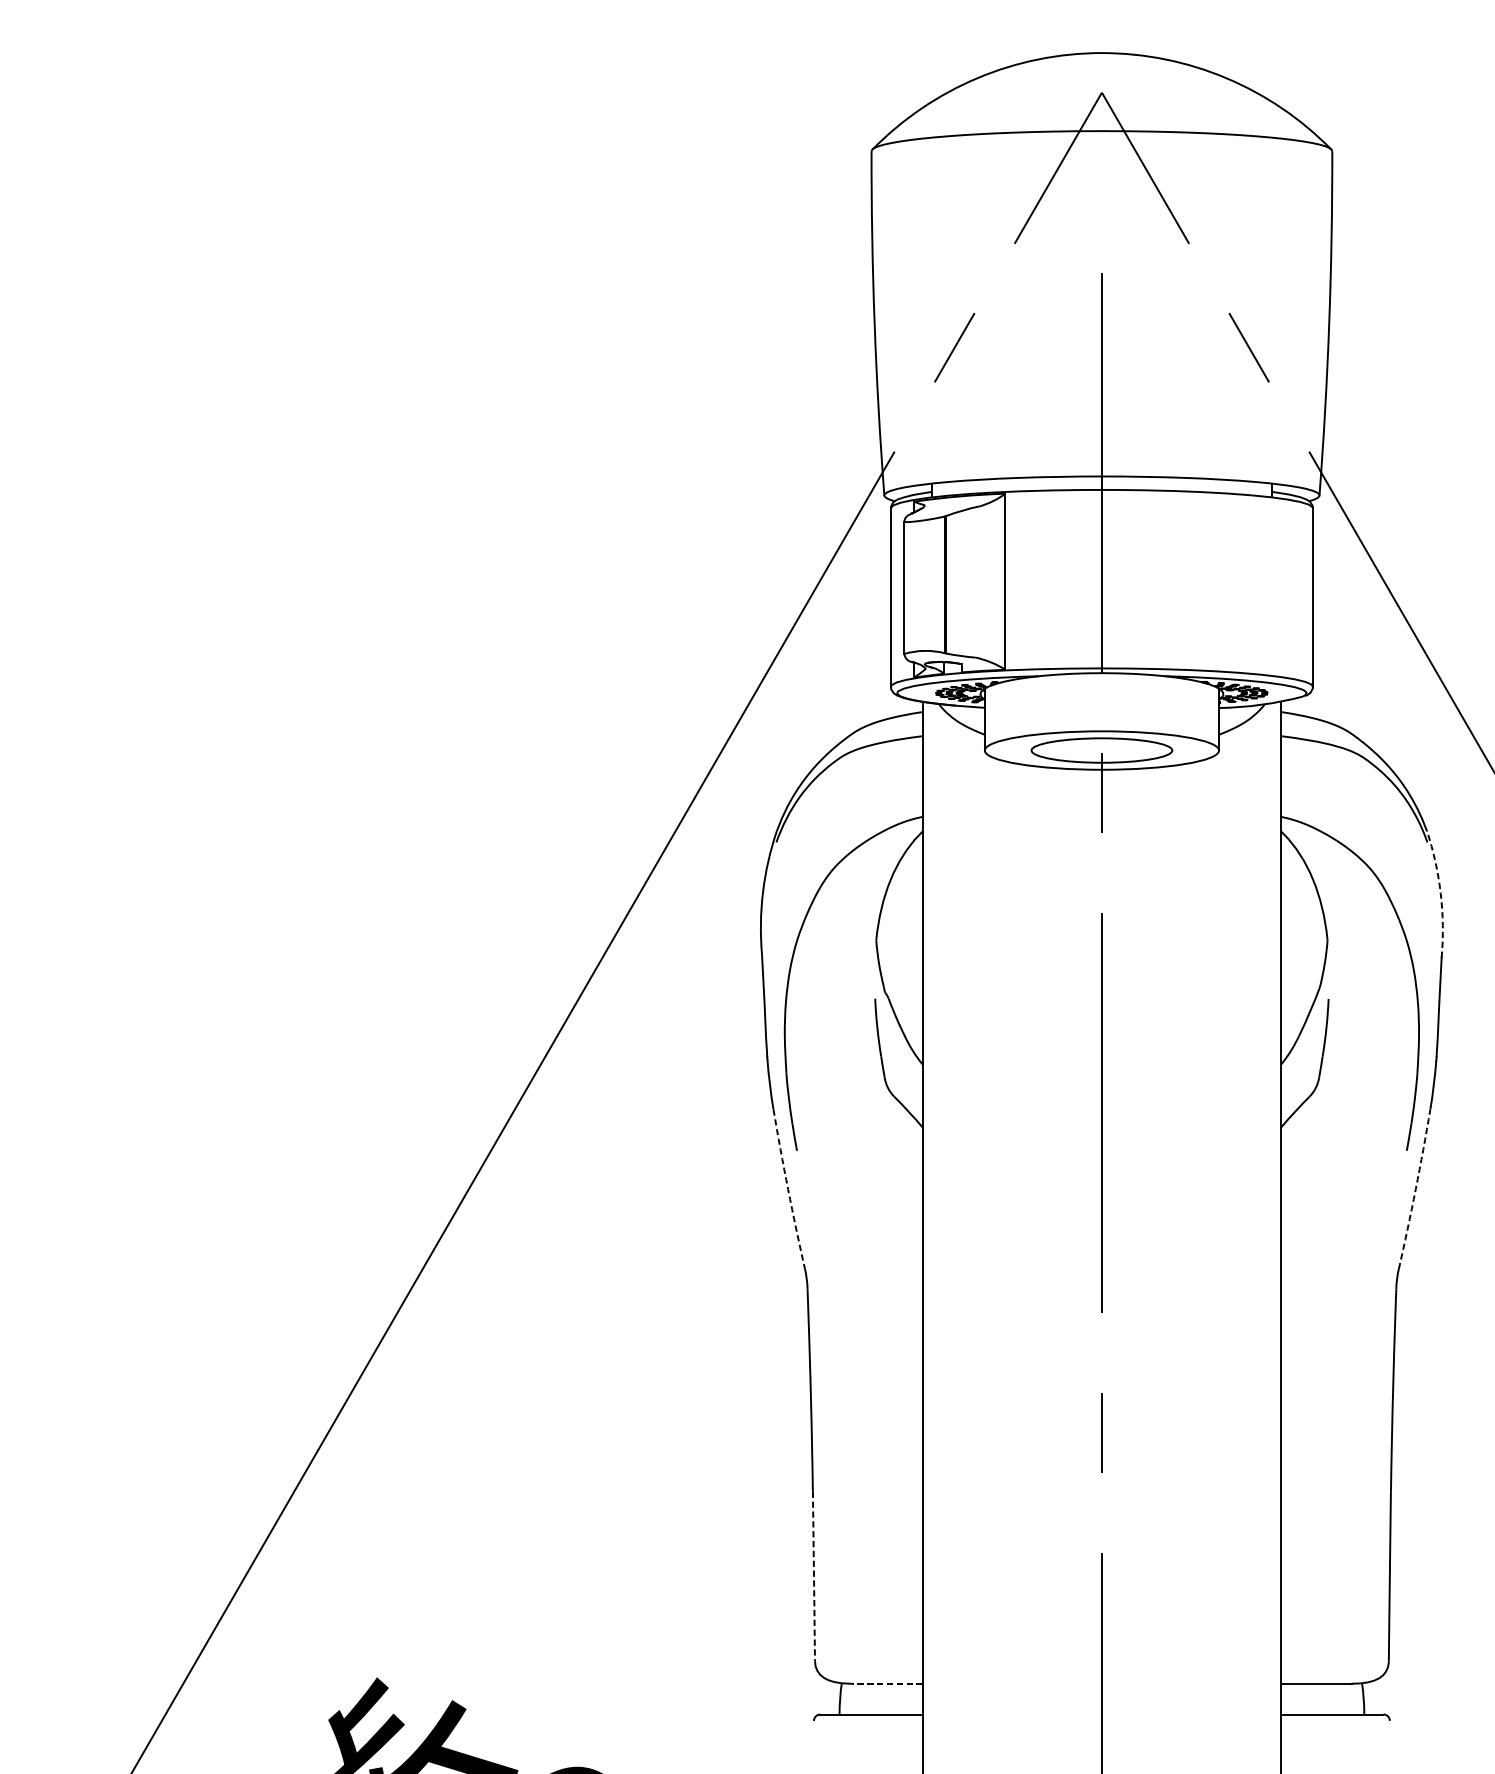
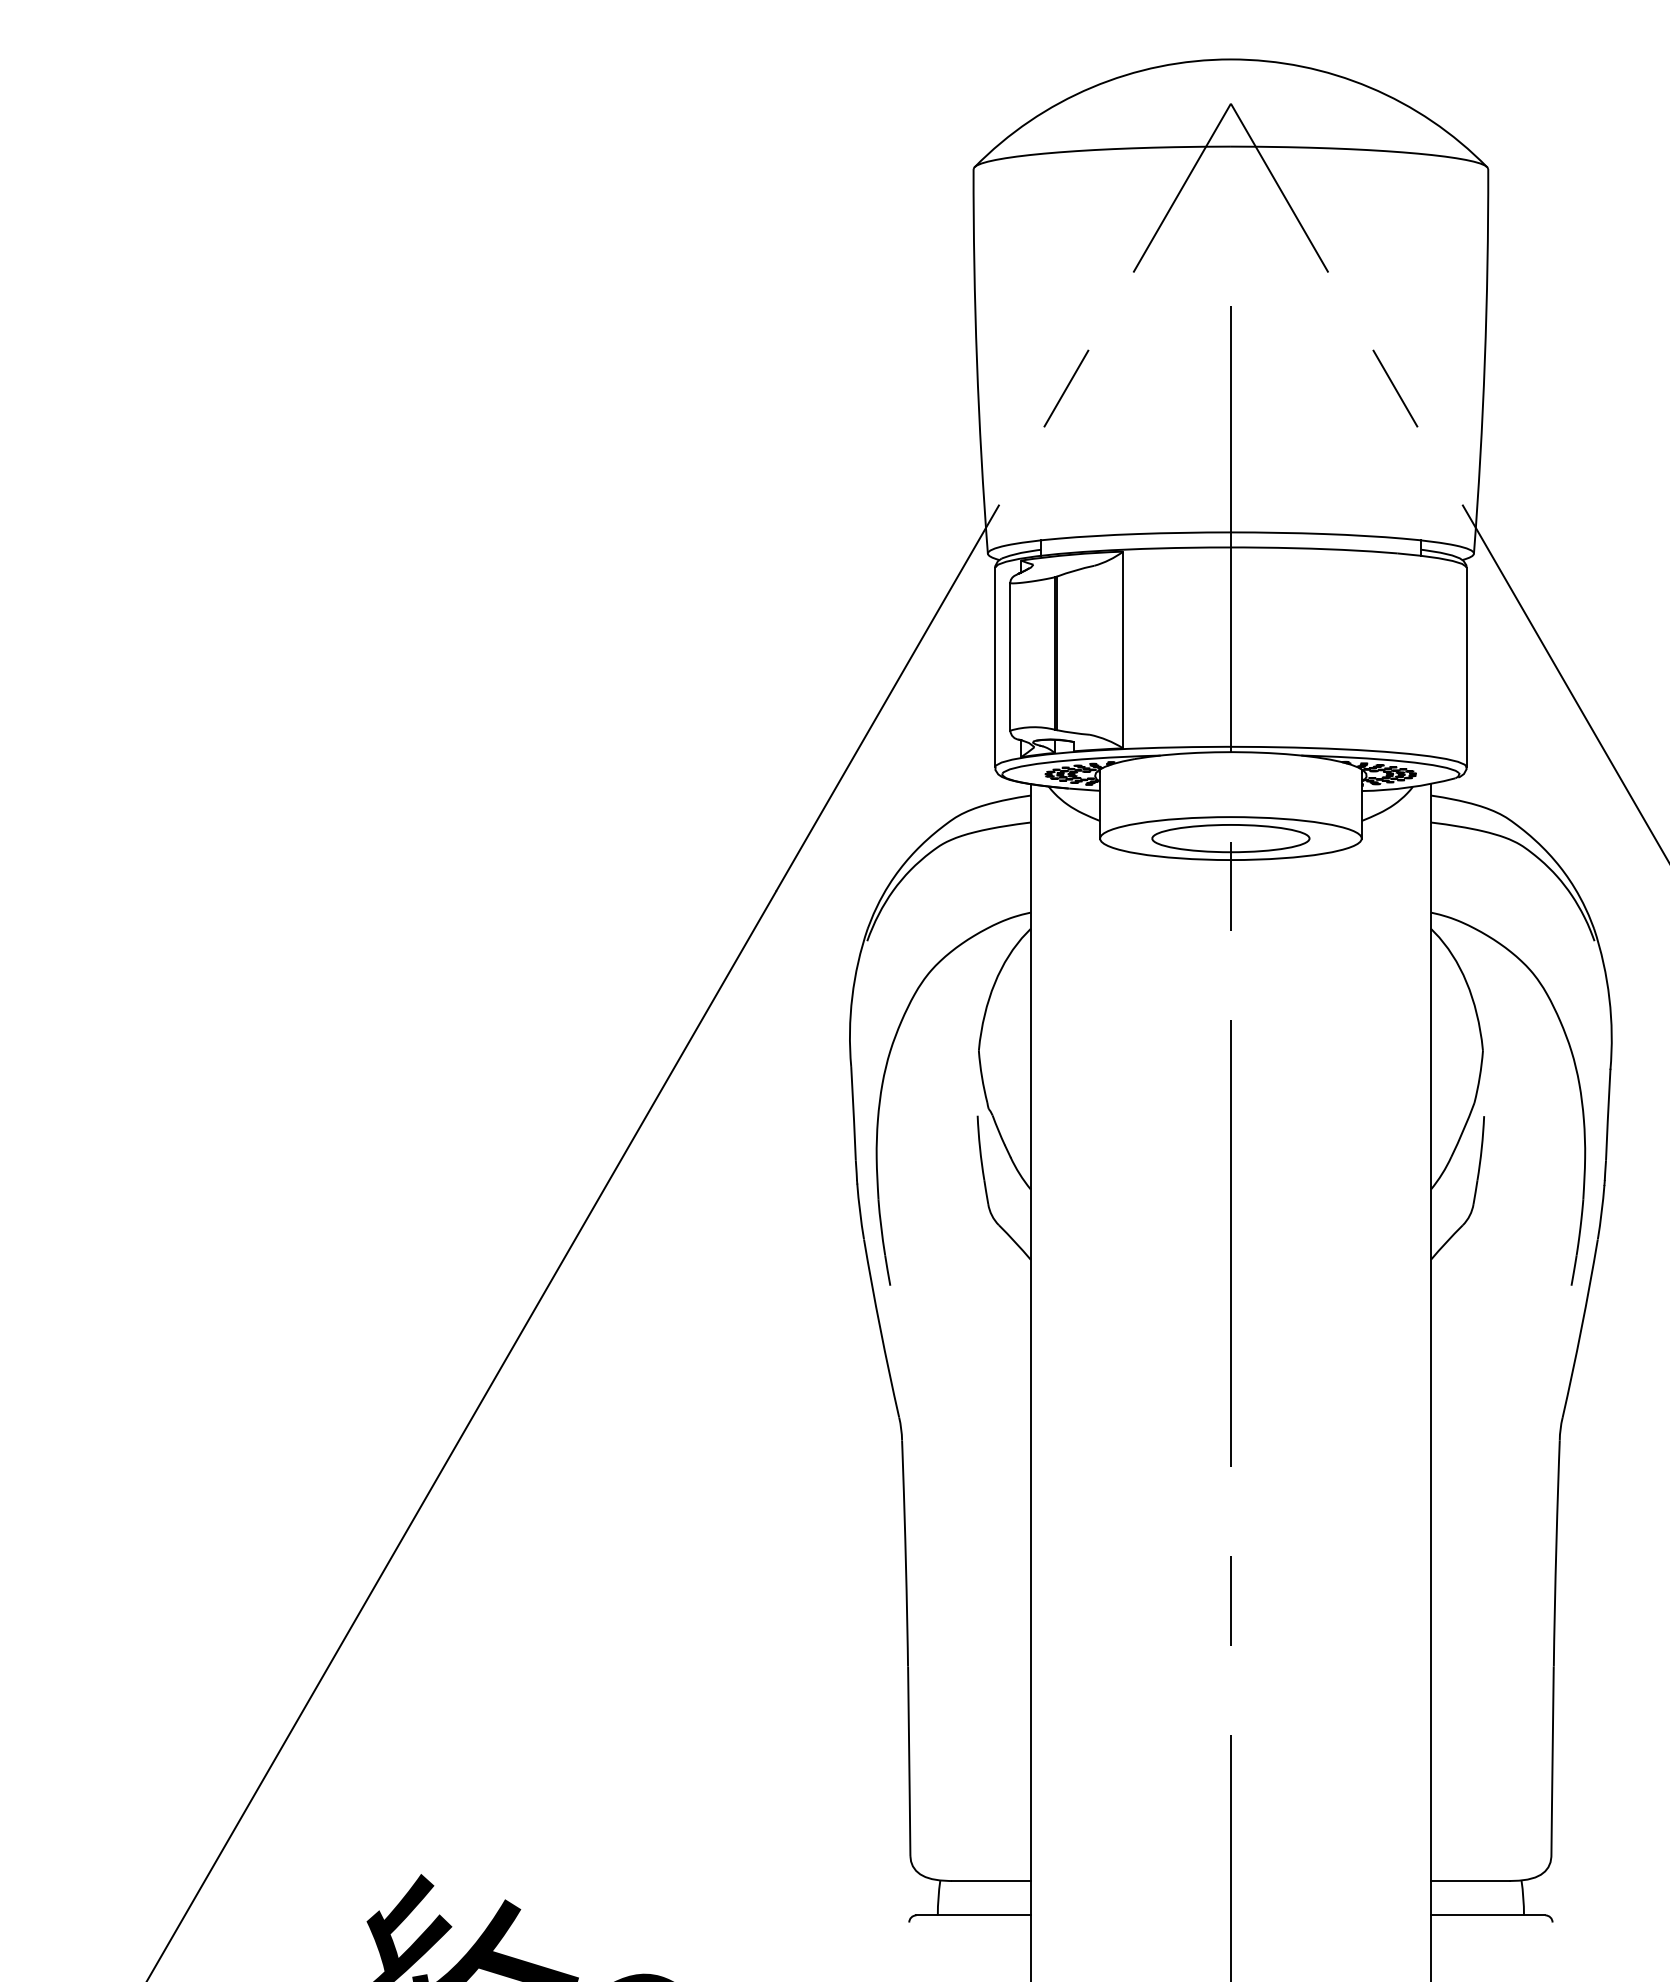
arc: (1440, 893) -> (1609, 998), dashed -> solid
arc: (788, 1189) -> (880, 1328), dashed -> solid
arc: (1415, 1189) -> (1581, 1328), dashed -> solid
line: (814, 1577) -> (909, 1762), dashed -> solid
line: (886, 1684) -> (990, 1881), dashed -> solid

